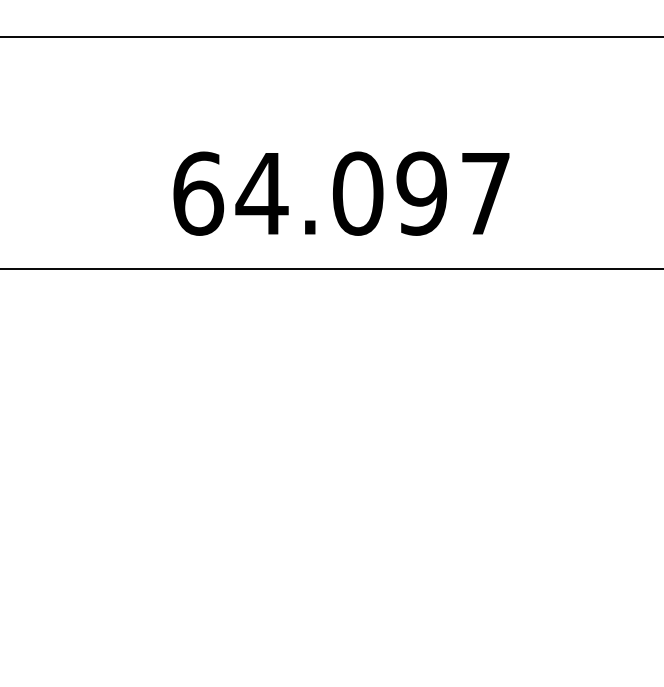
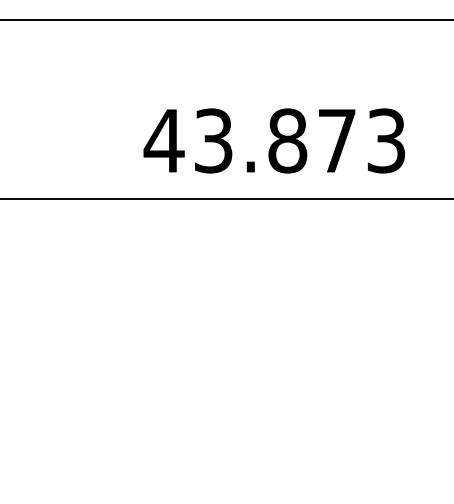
text: (340, 193) -> (274, 140), 64.097 -> 43.873

